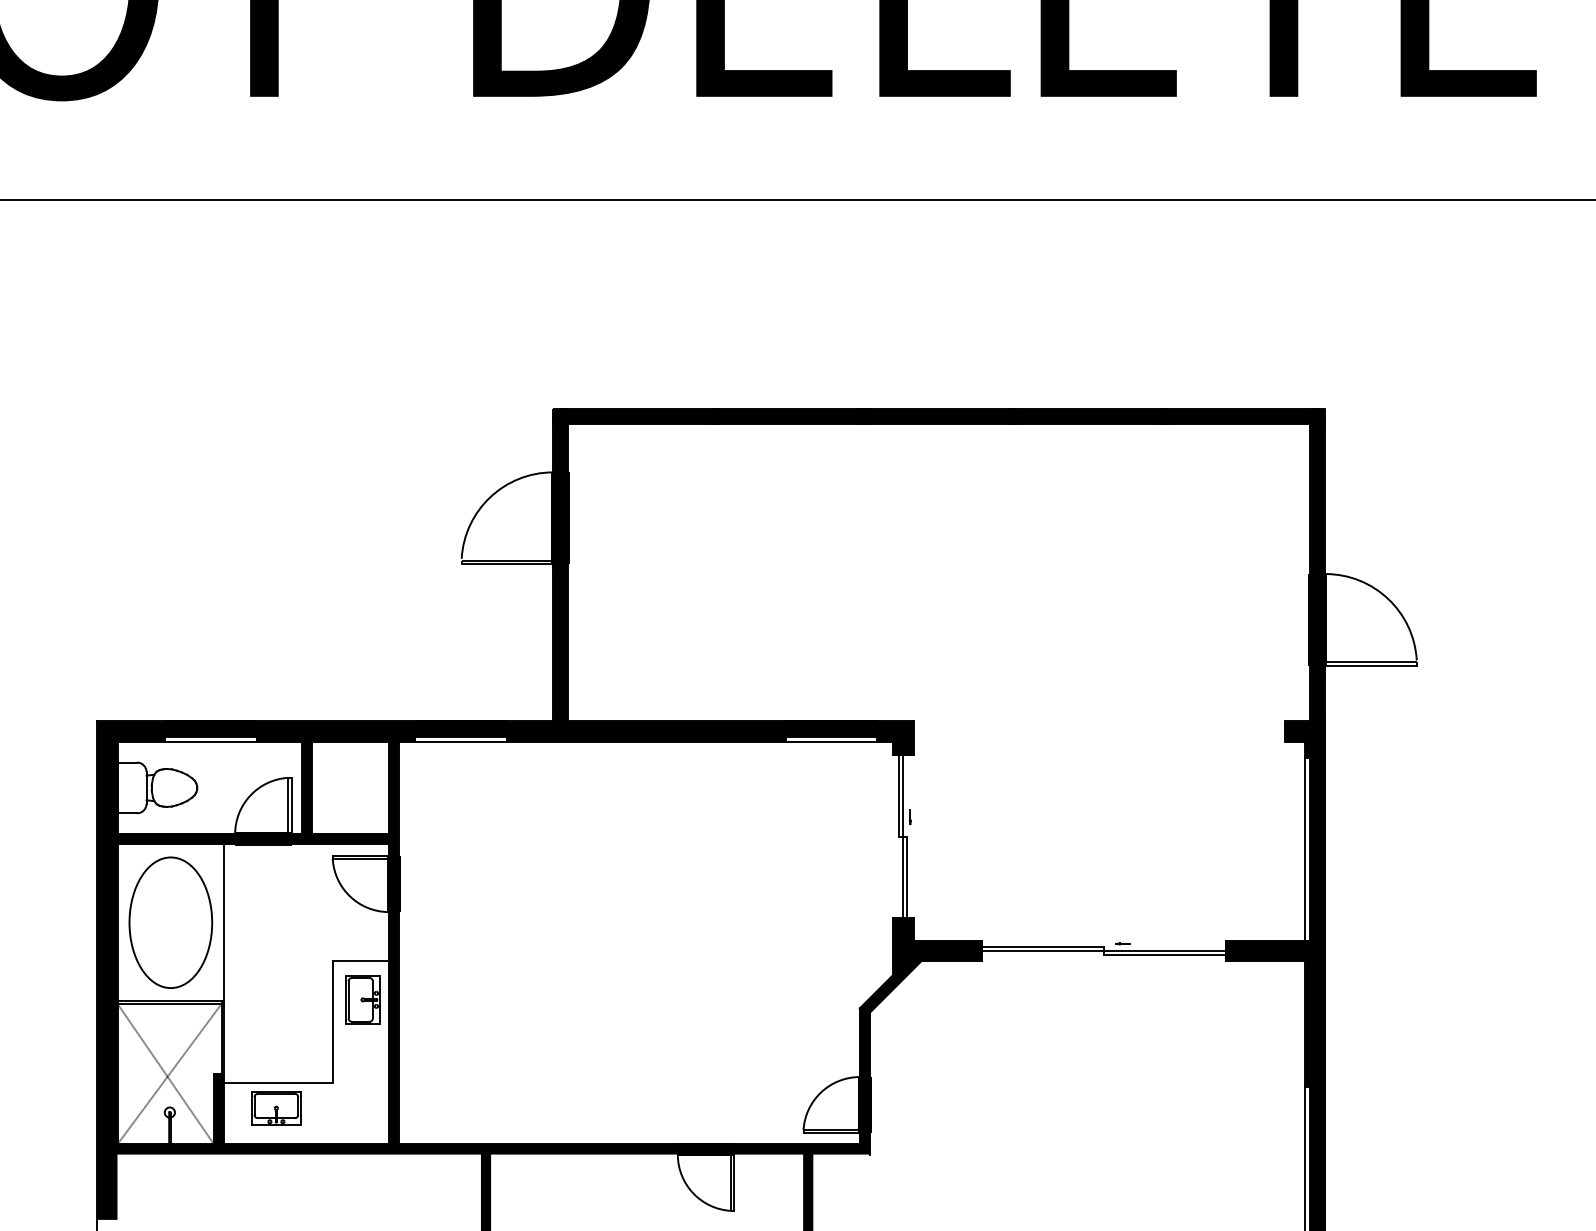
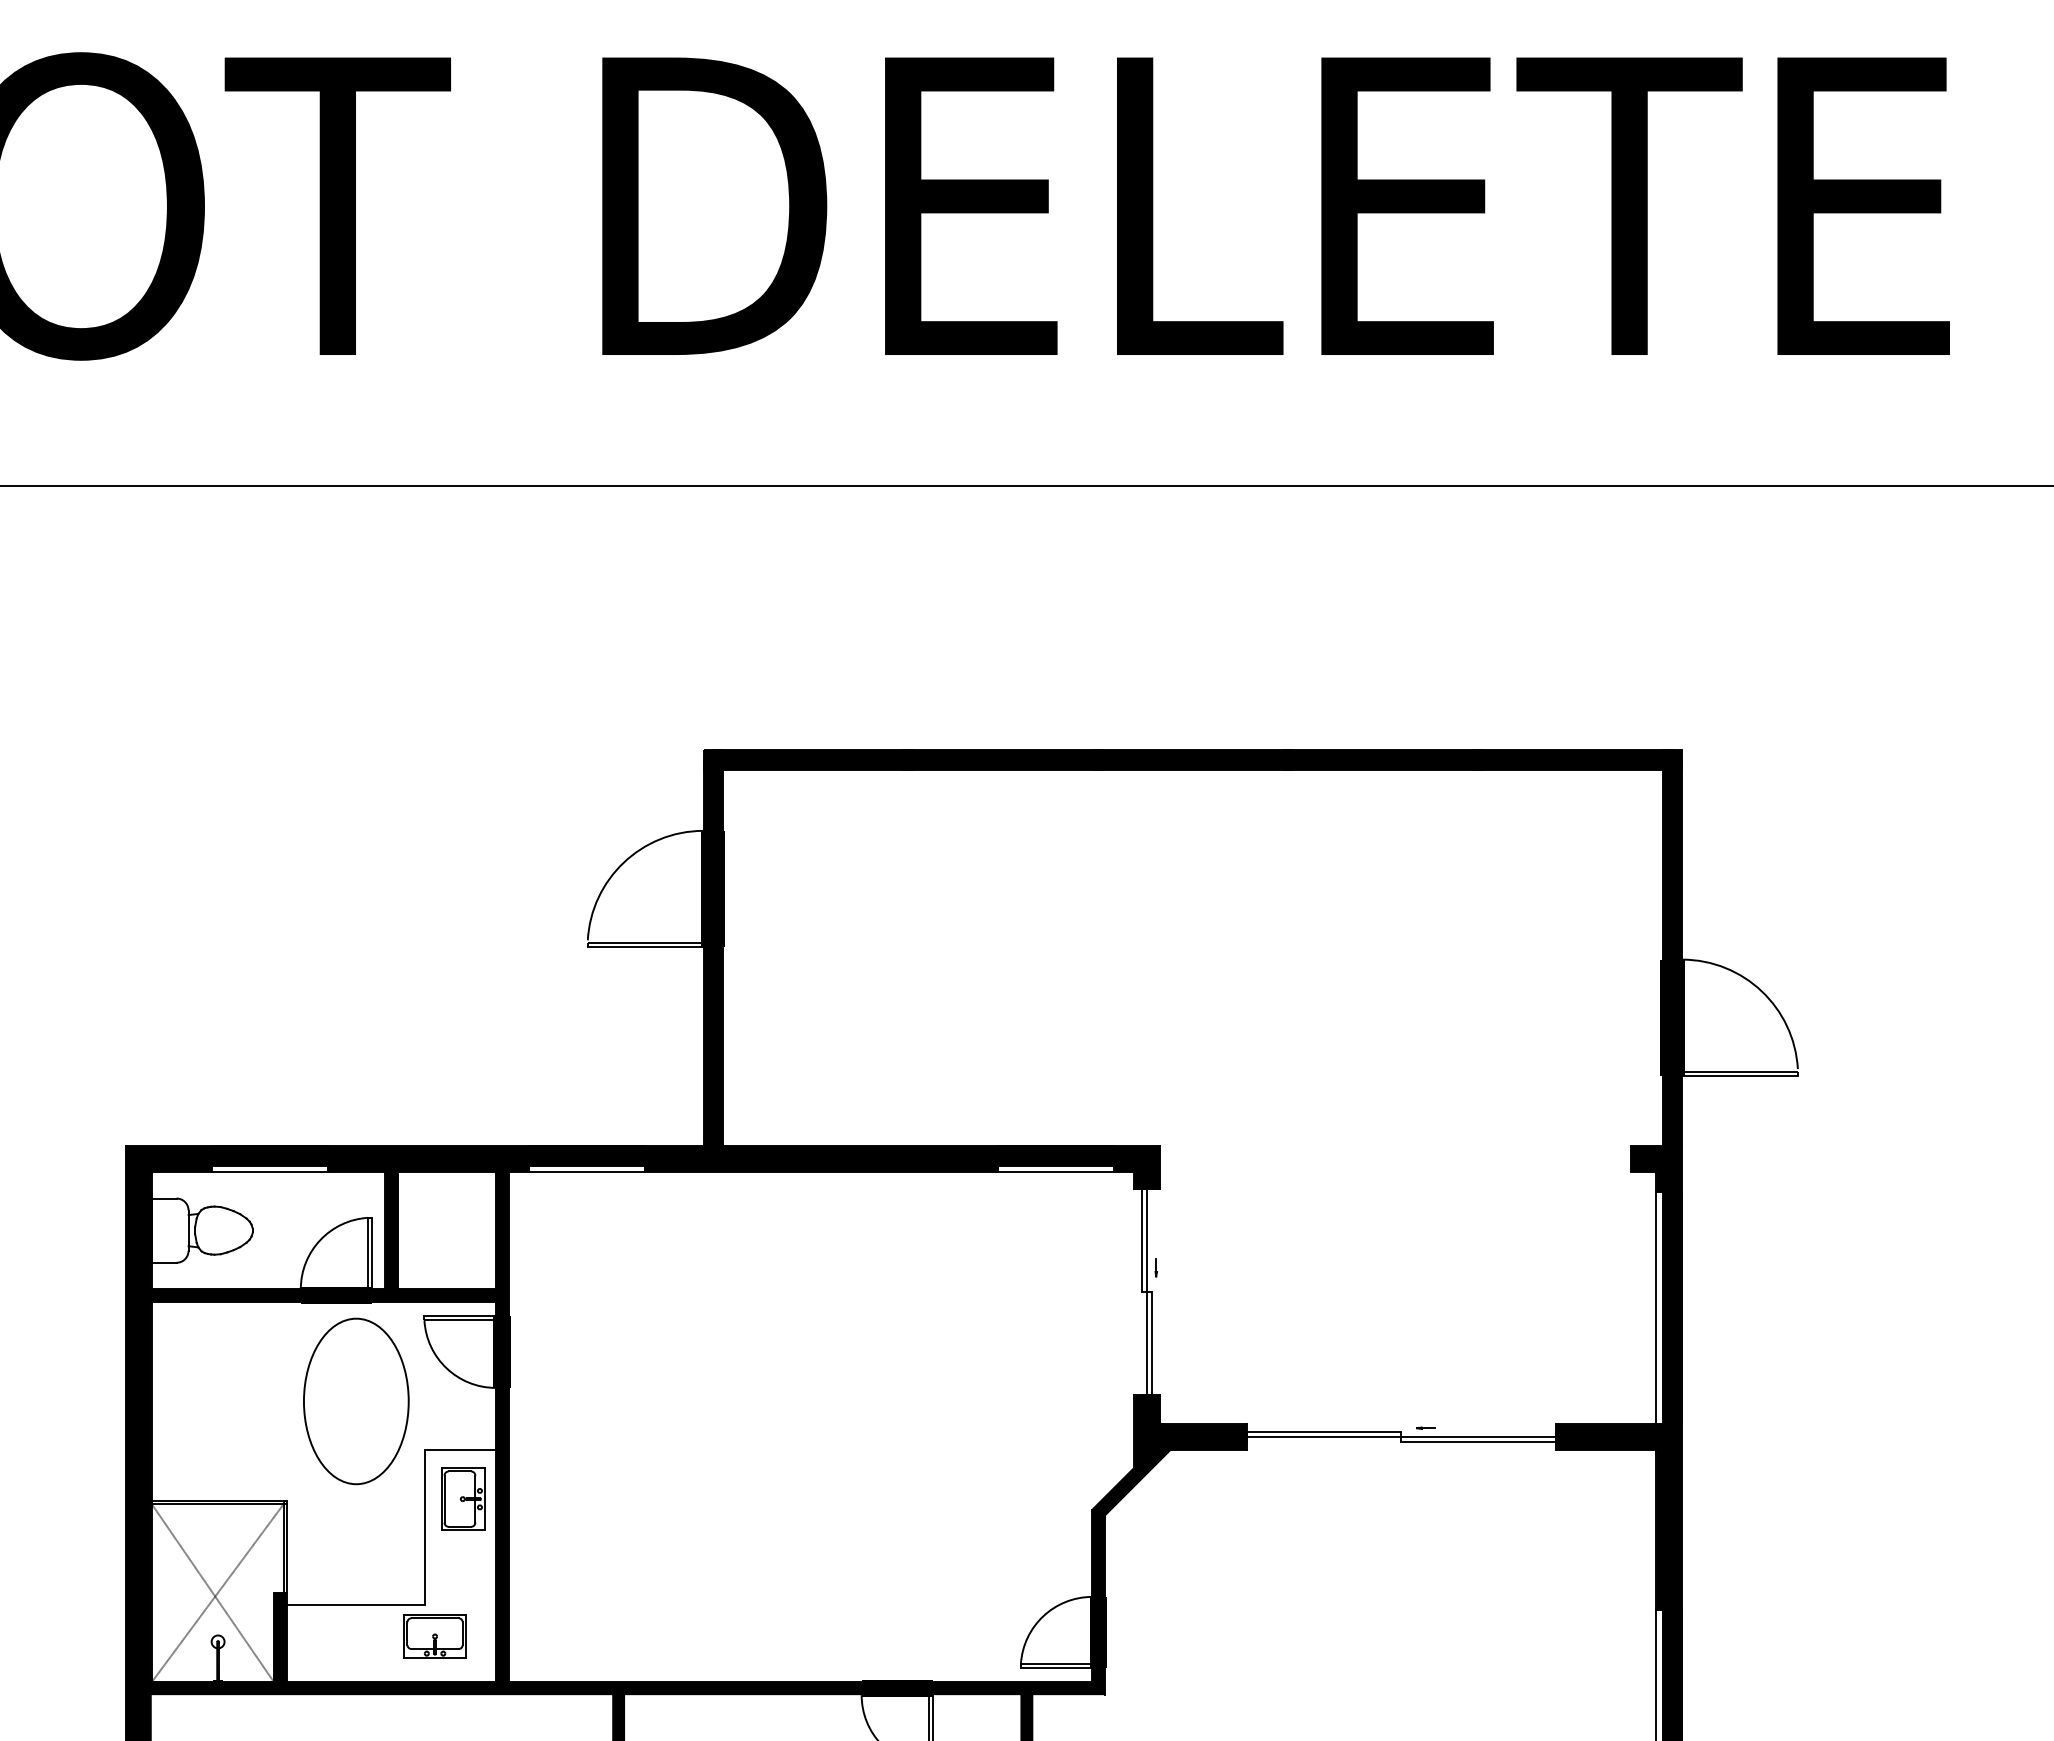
part: (170, 922) -> (356, 1401), moved
line: (223, 922) -> (286, 1401), removed
part: (275, 1108) -> (434, 1636), moved

